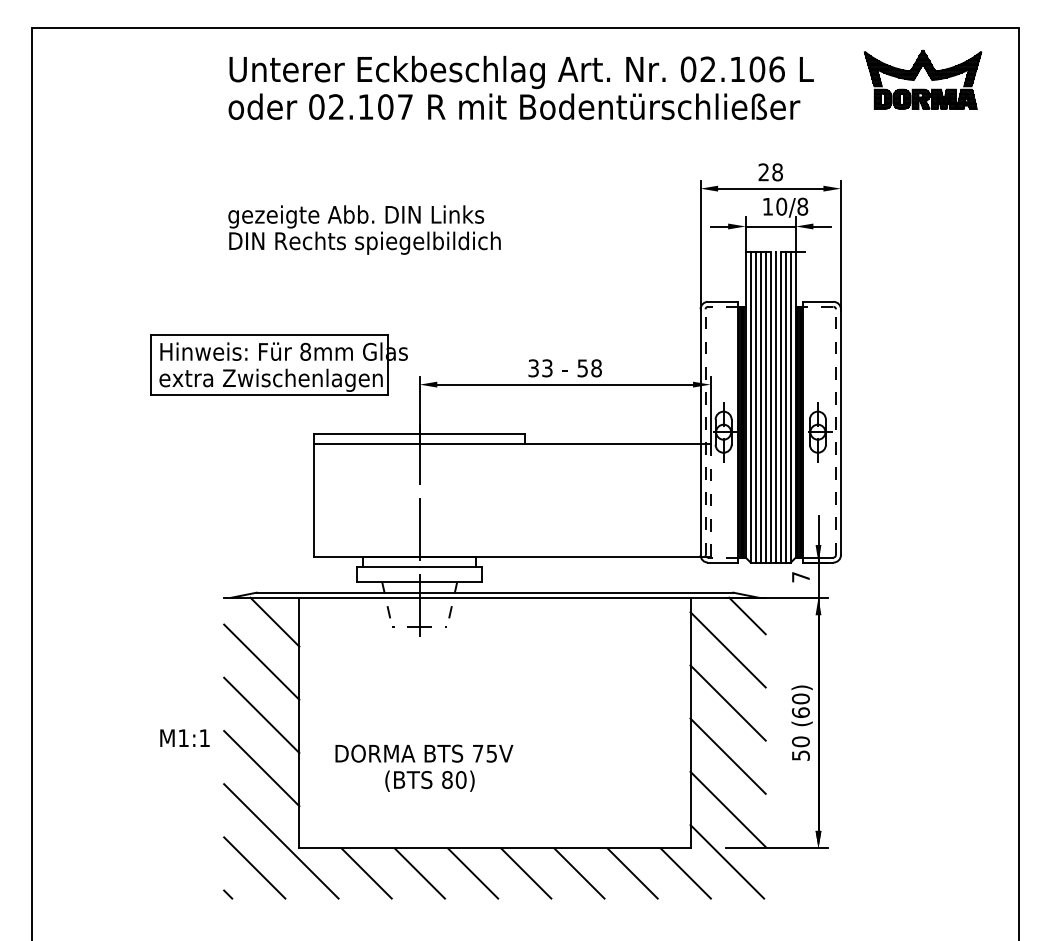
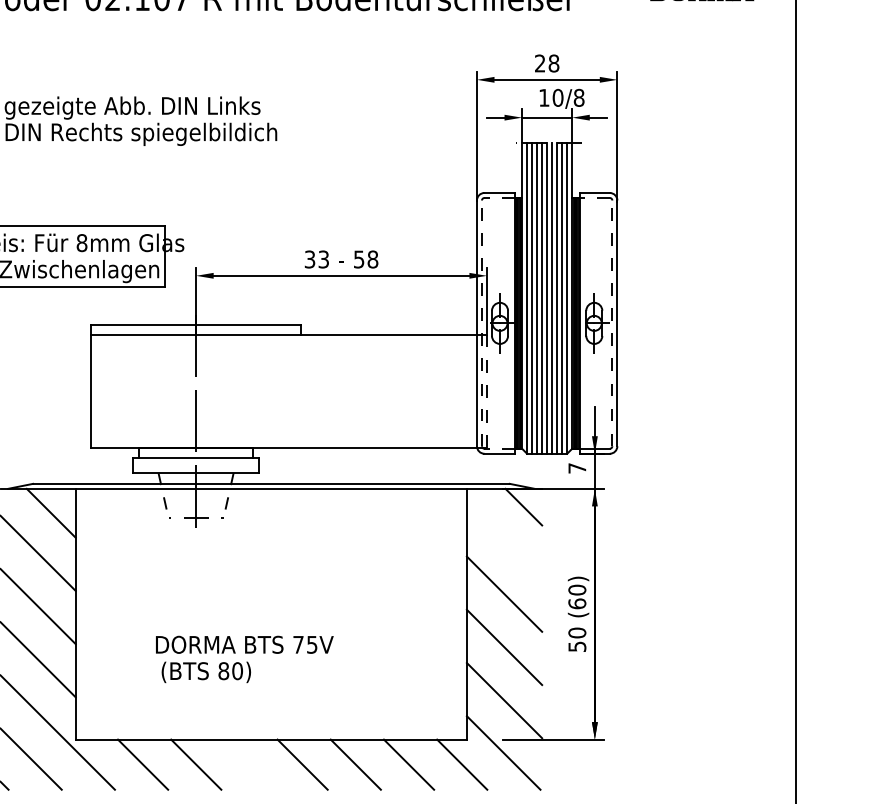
line: (727, 649) -> (503, 540), removed
text: (424, 753) -> (244, 644), moved
line: (473, 873) -> (249, 764), removed

